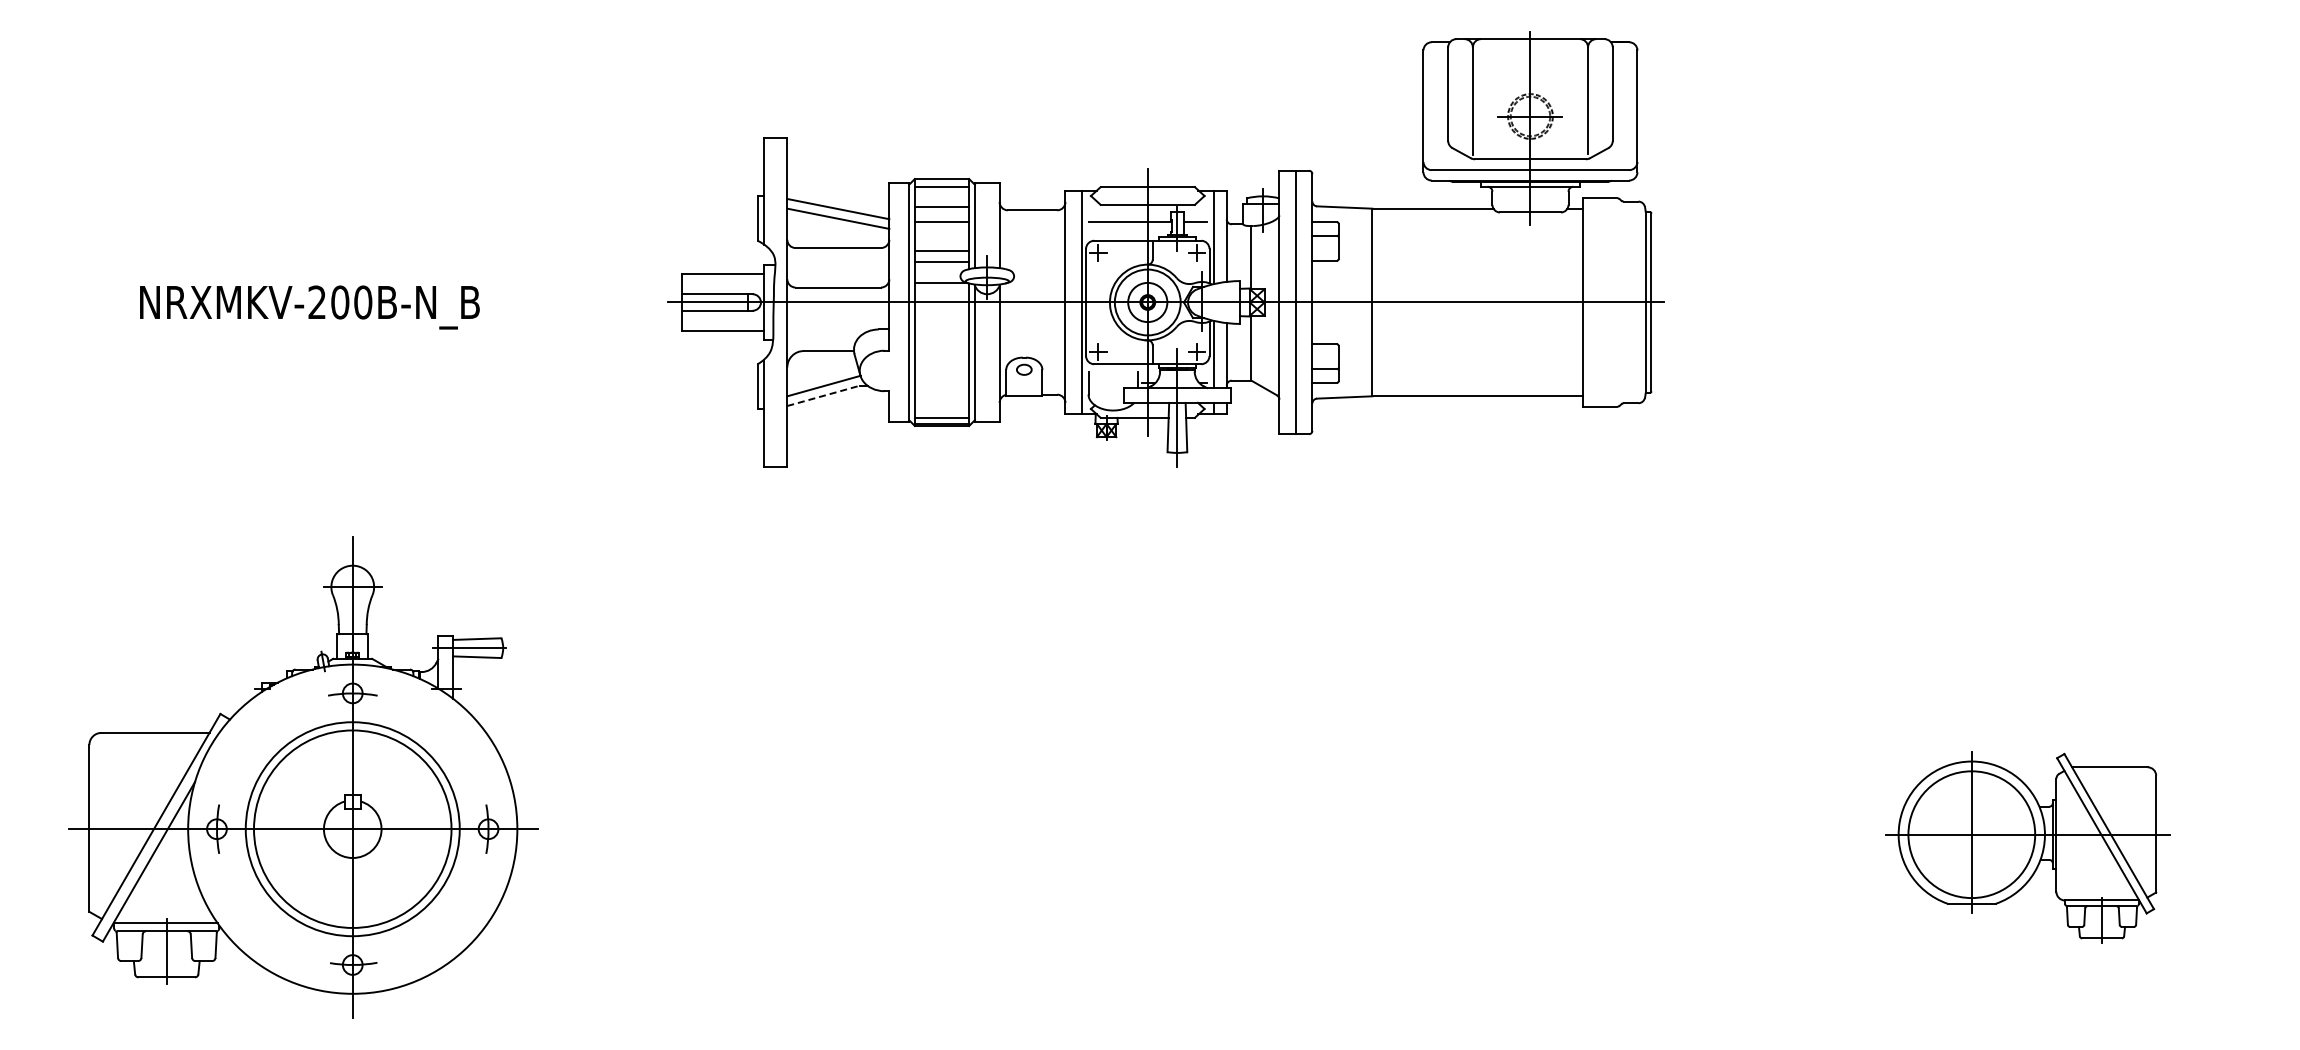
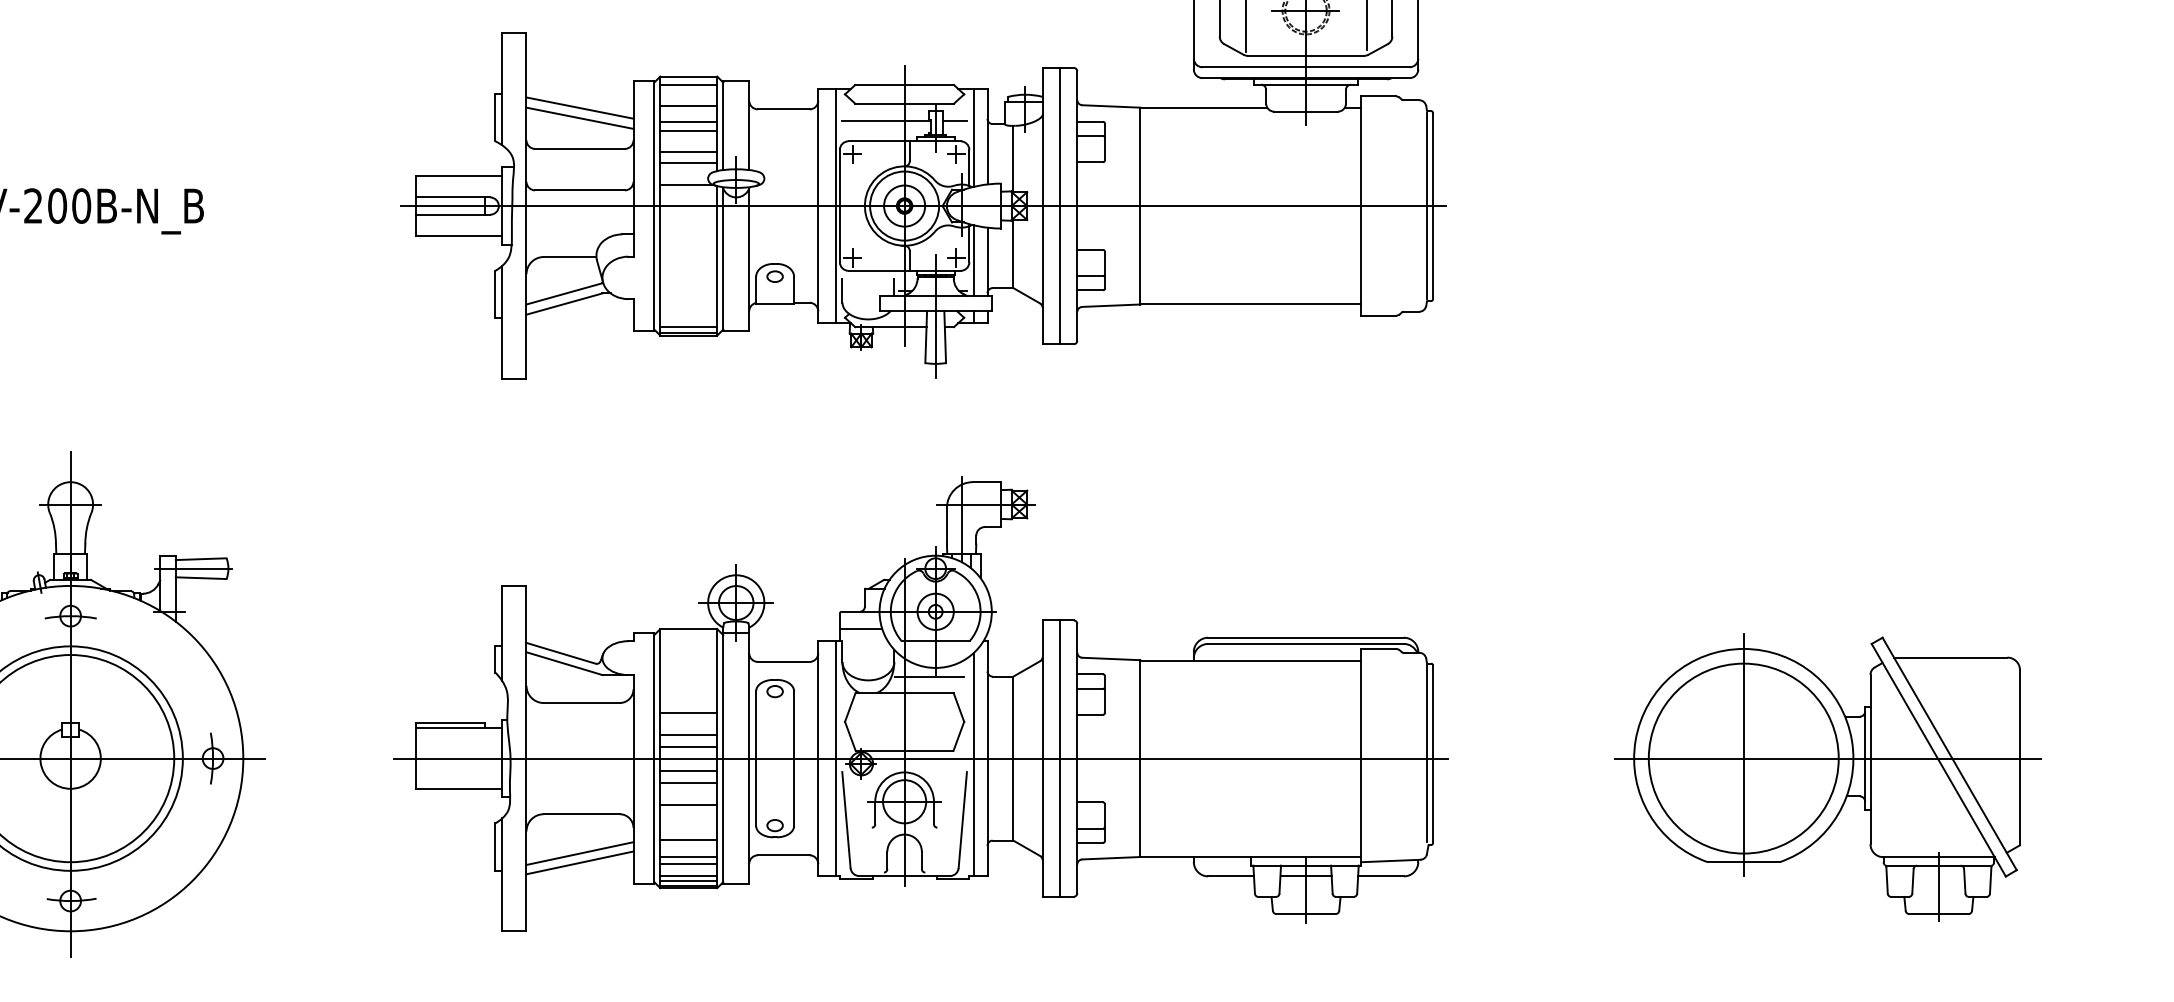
line: (941, 231) -> (688, 131), added
line: (823, 395) -> (564, 303), dashed -> solid
part: (1162, 776) -> (920, 703), added
part: (2027, 847) -> (1827, 777), size x1.43

